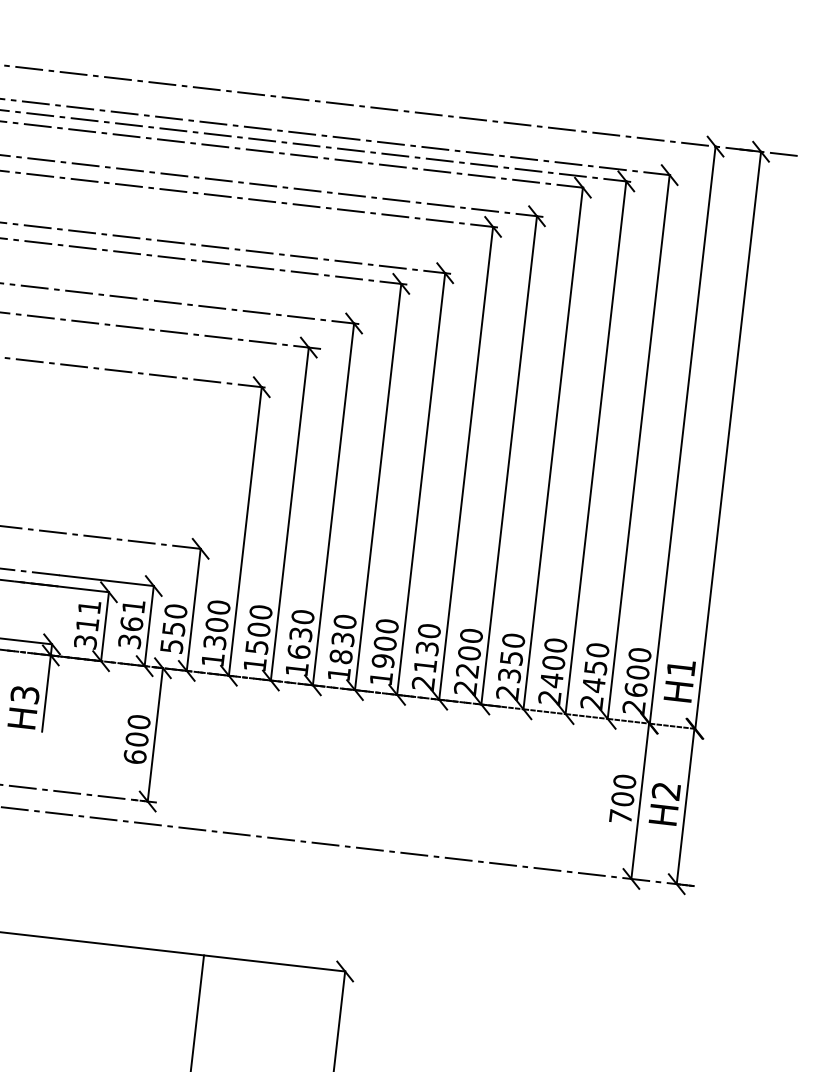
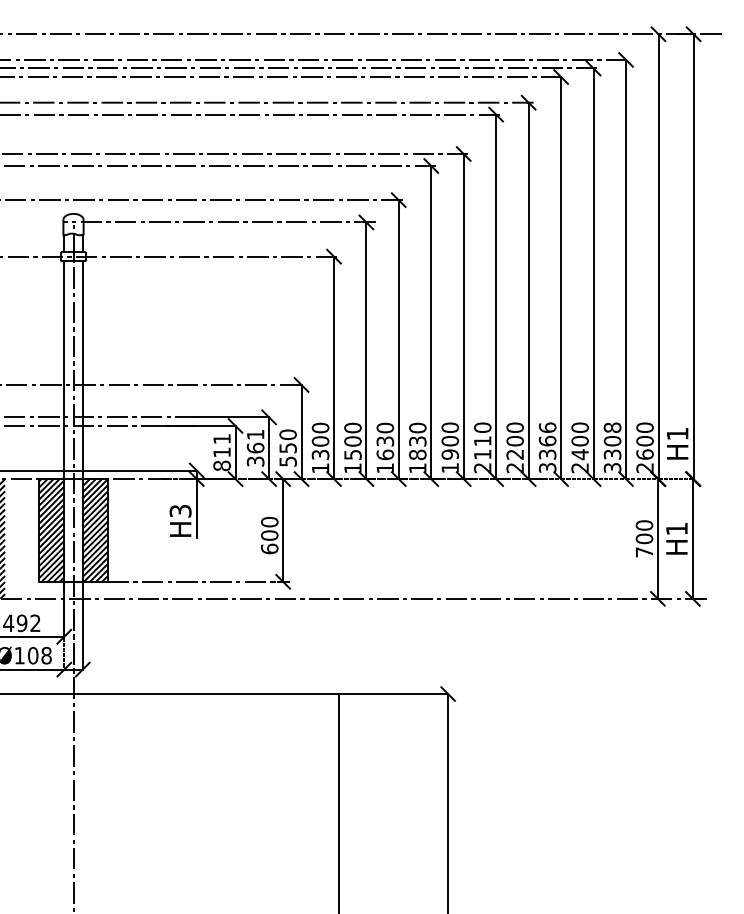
text: (84, 641) -> (221, 465), 311 -> 811
text: (427, 648) -> (482, 441), 2130 -> 2110
text: (510, 666) -> (547, 447), 2350 -> 3366
text: (594, 675) -> (612, 447), 2450 -> 3308
text: (665, 791) -> (676, 529), H2 -> H1

